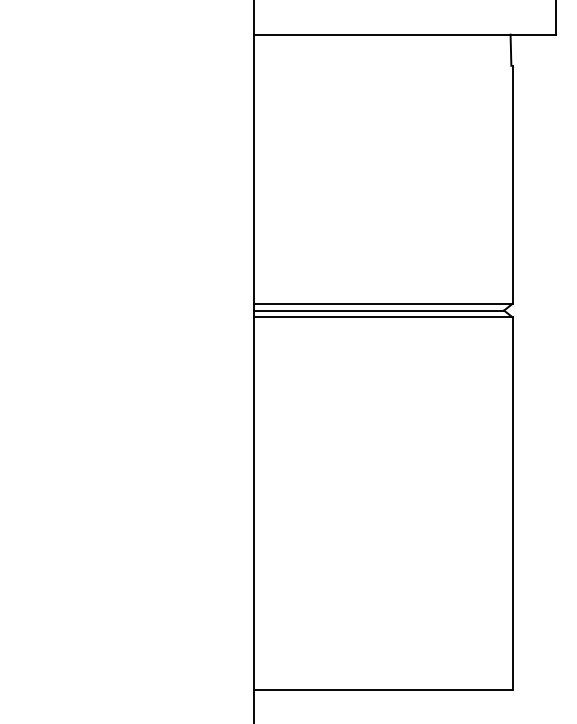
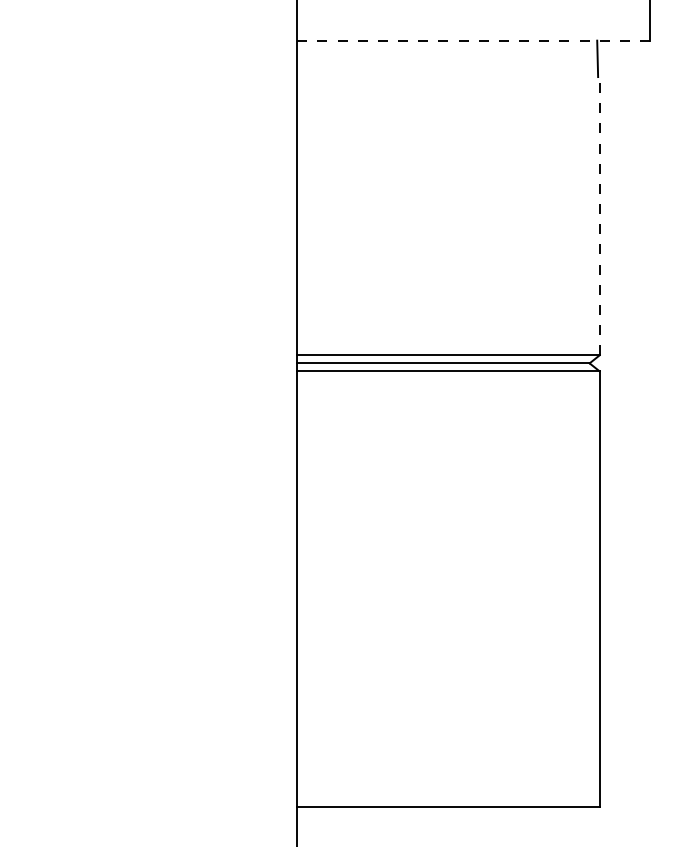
line: (405, 34) -> (474, 40), solid -> dashed
line: (512, 184) -> (599, 215), solid -> dashed

